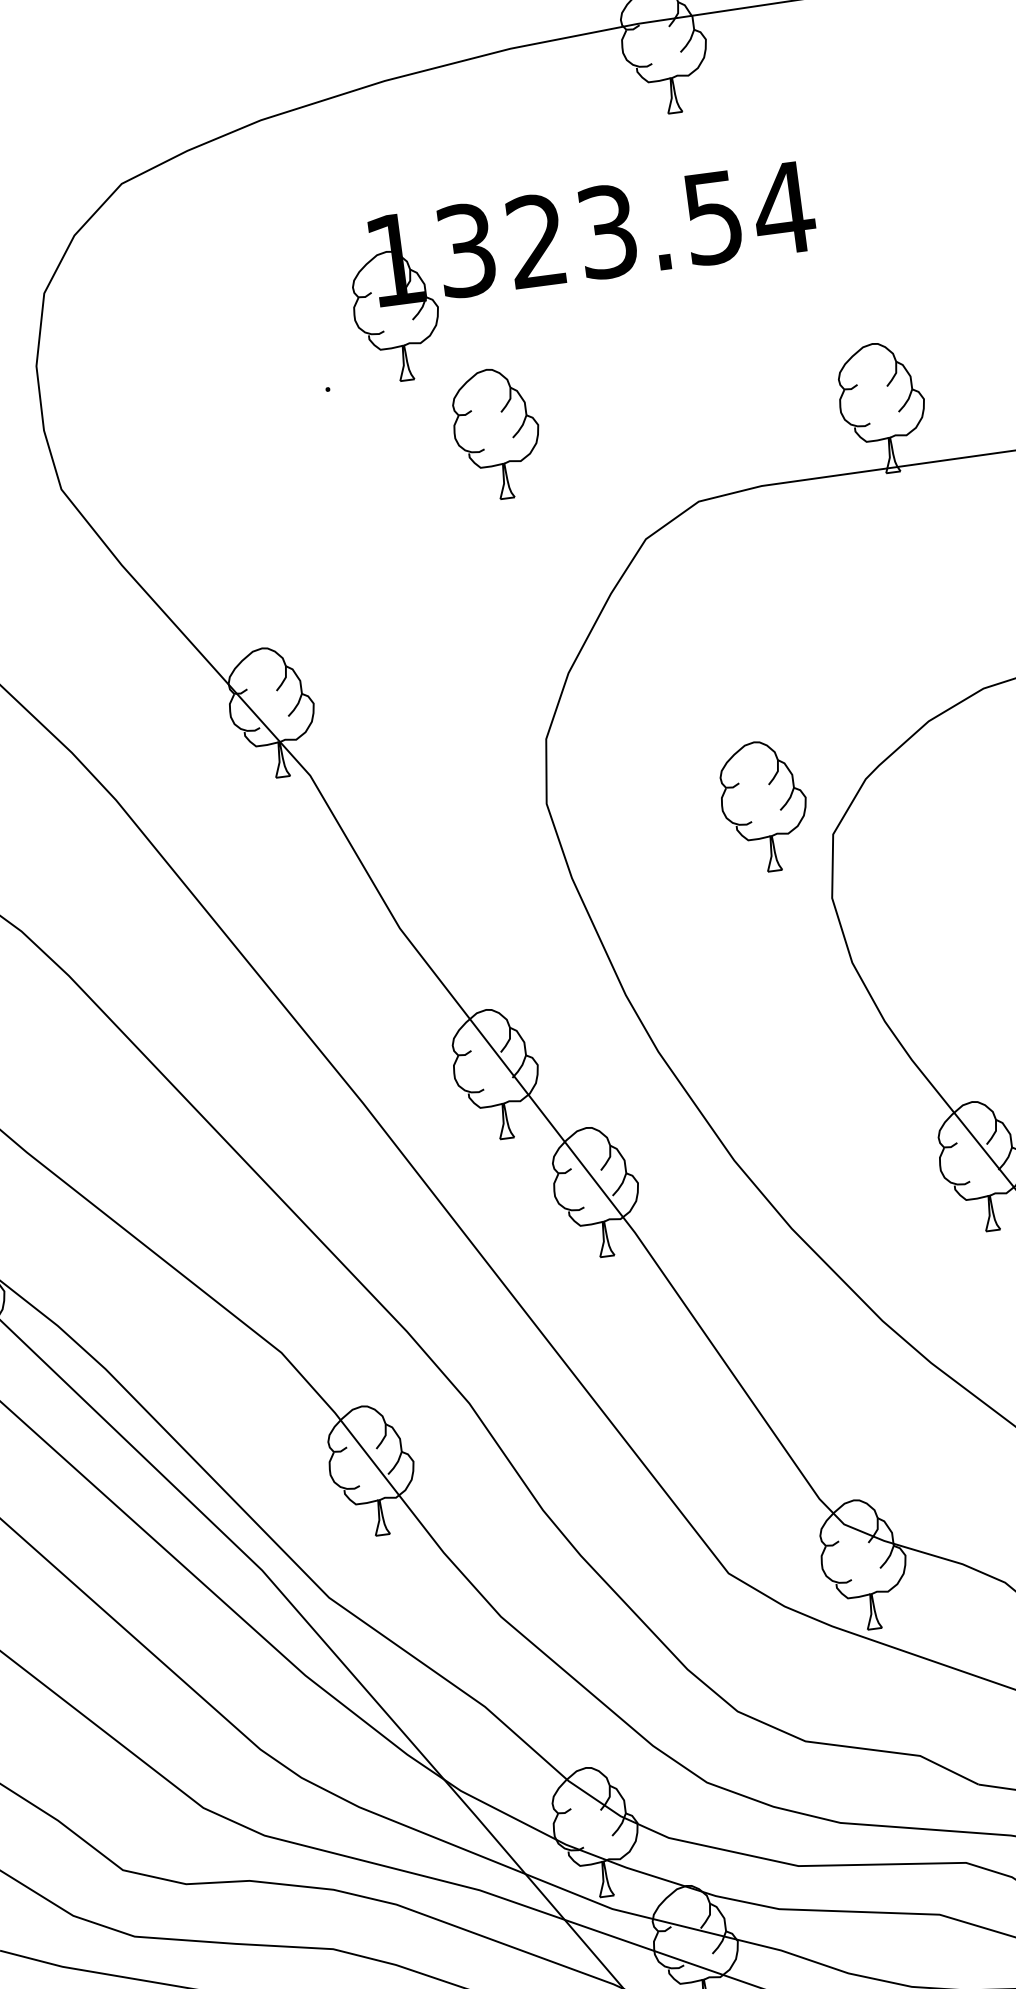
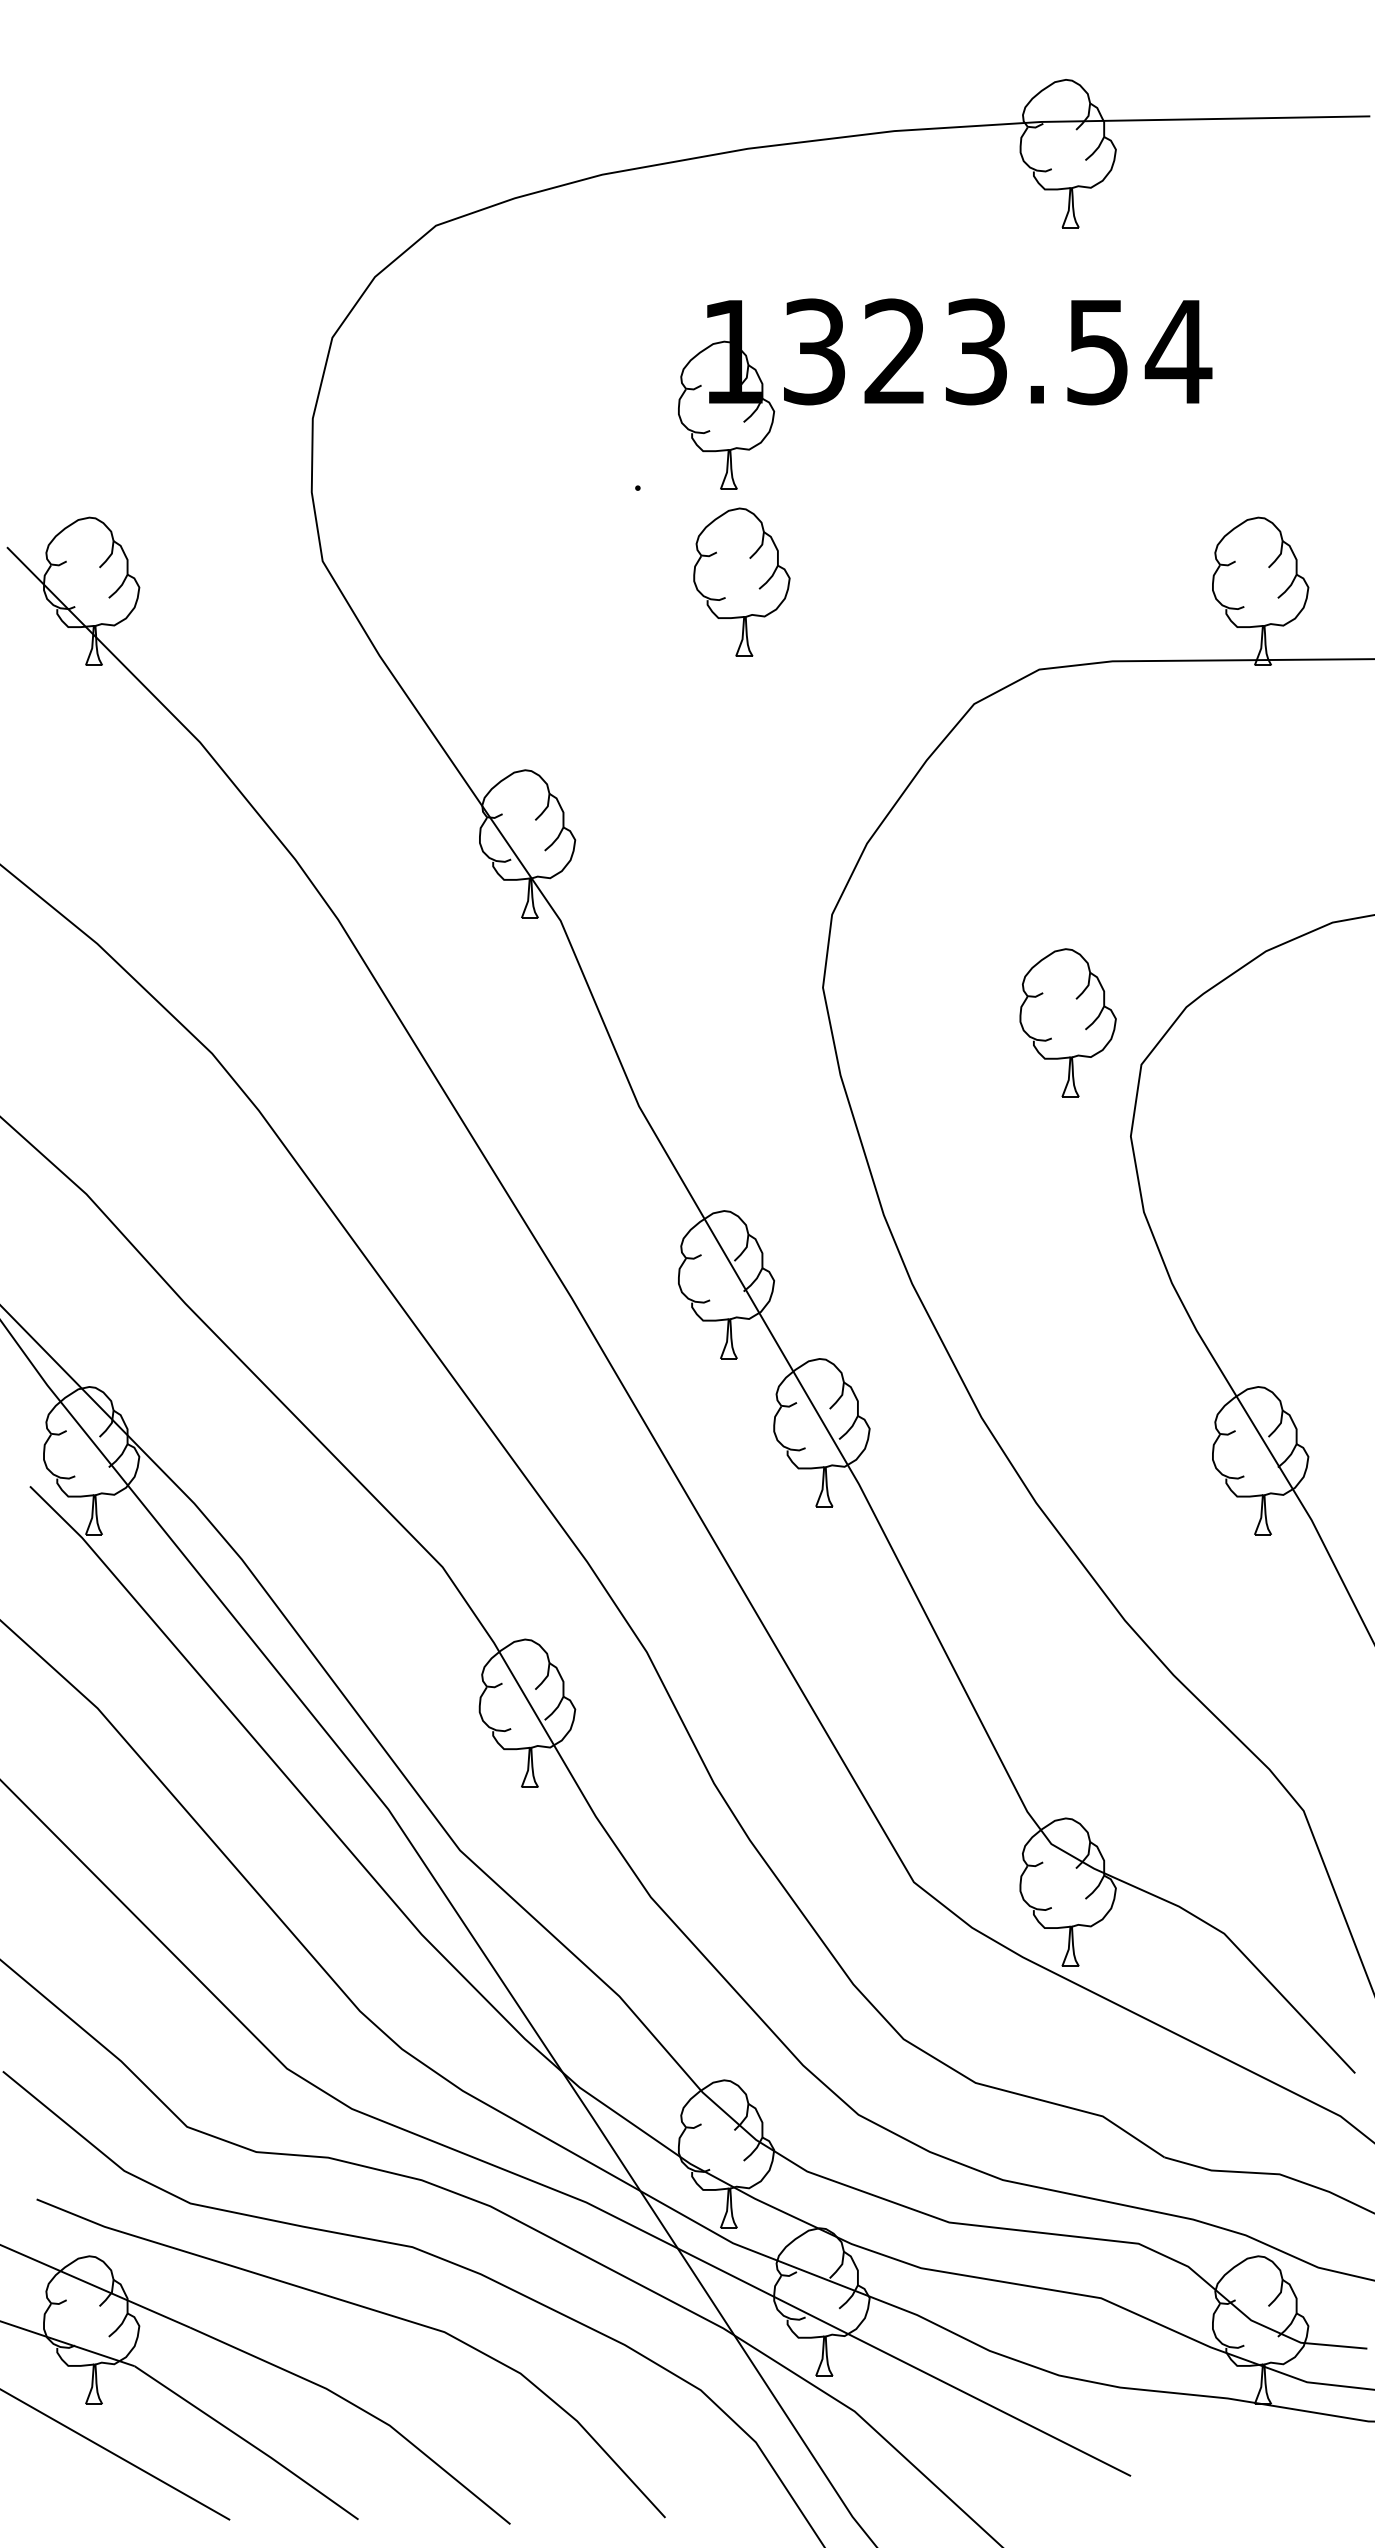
part: (496, 433) -> (741, 581), moved

